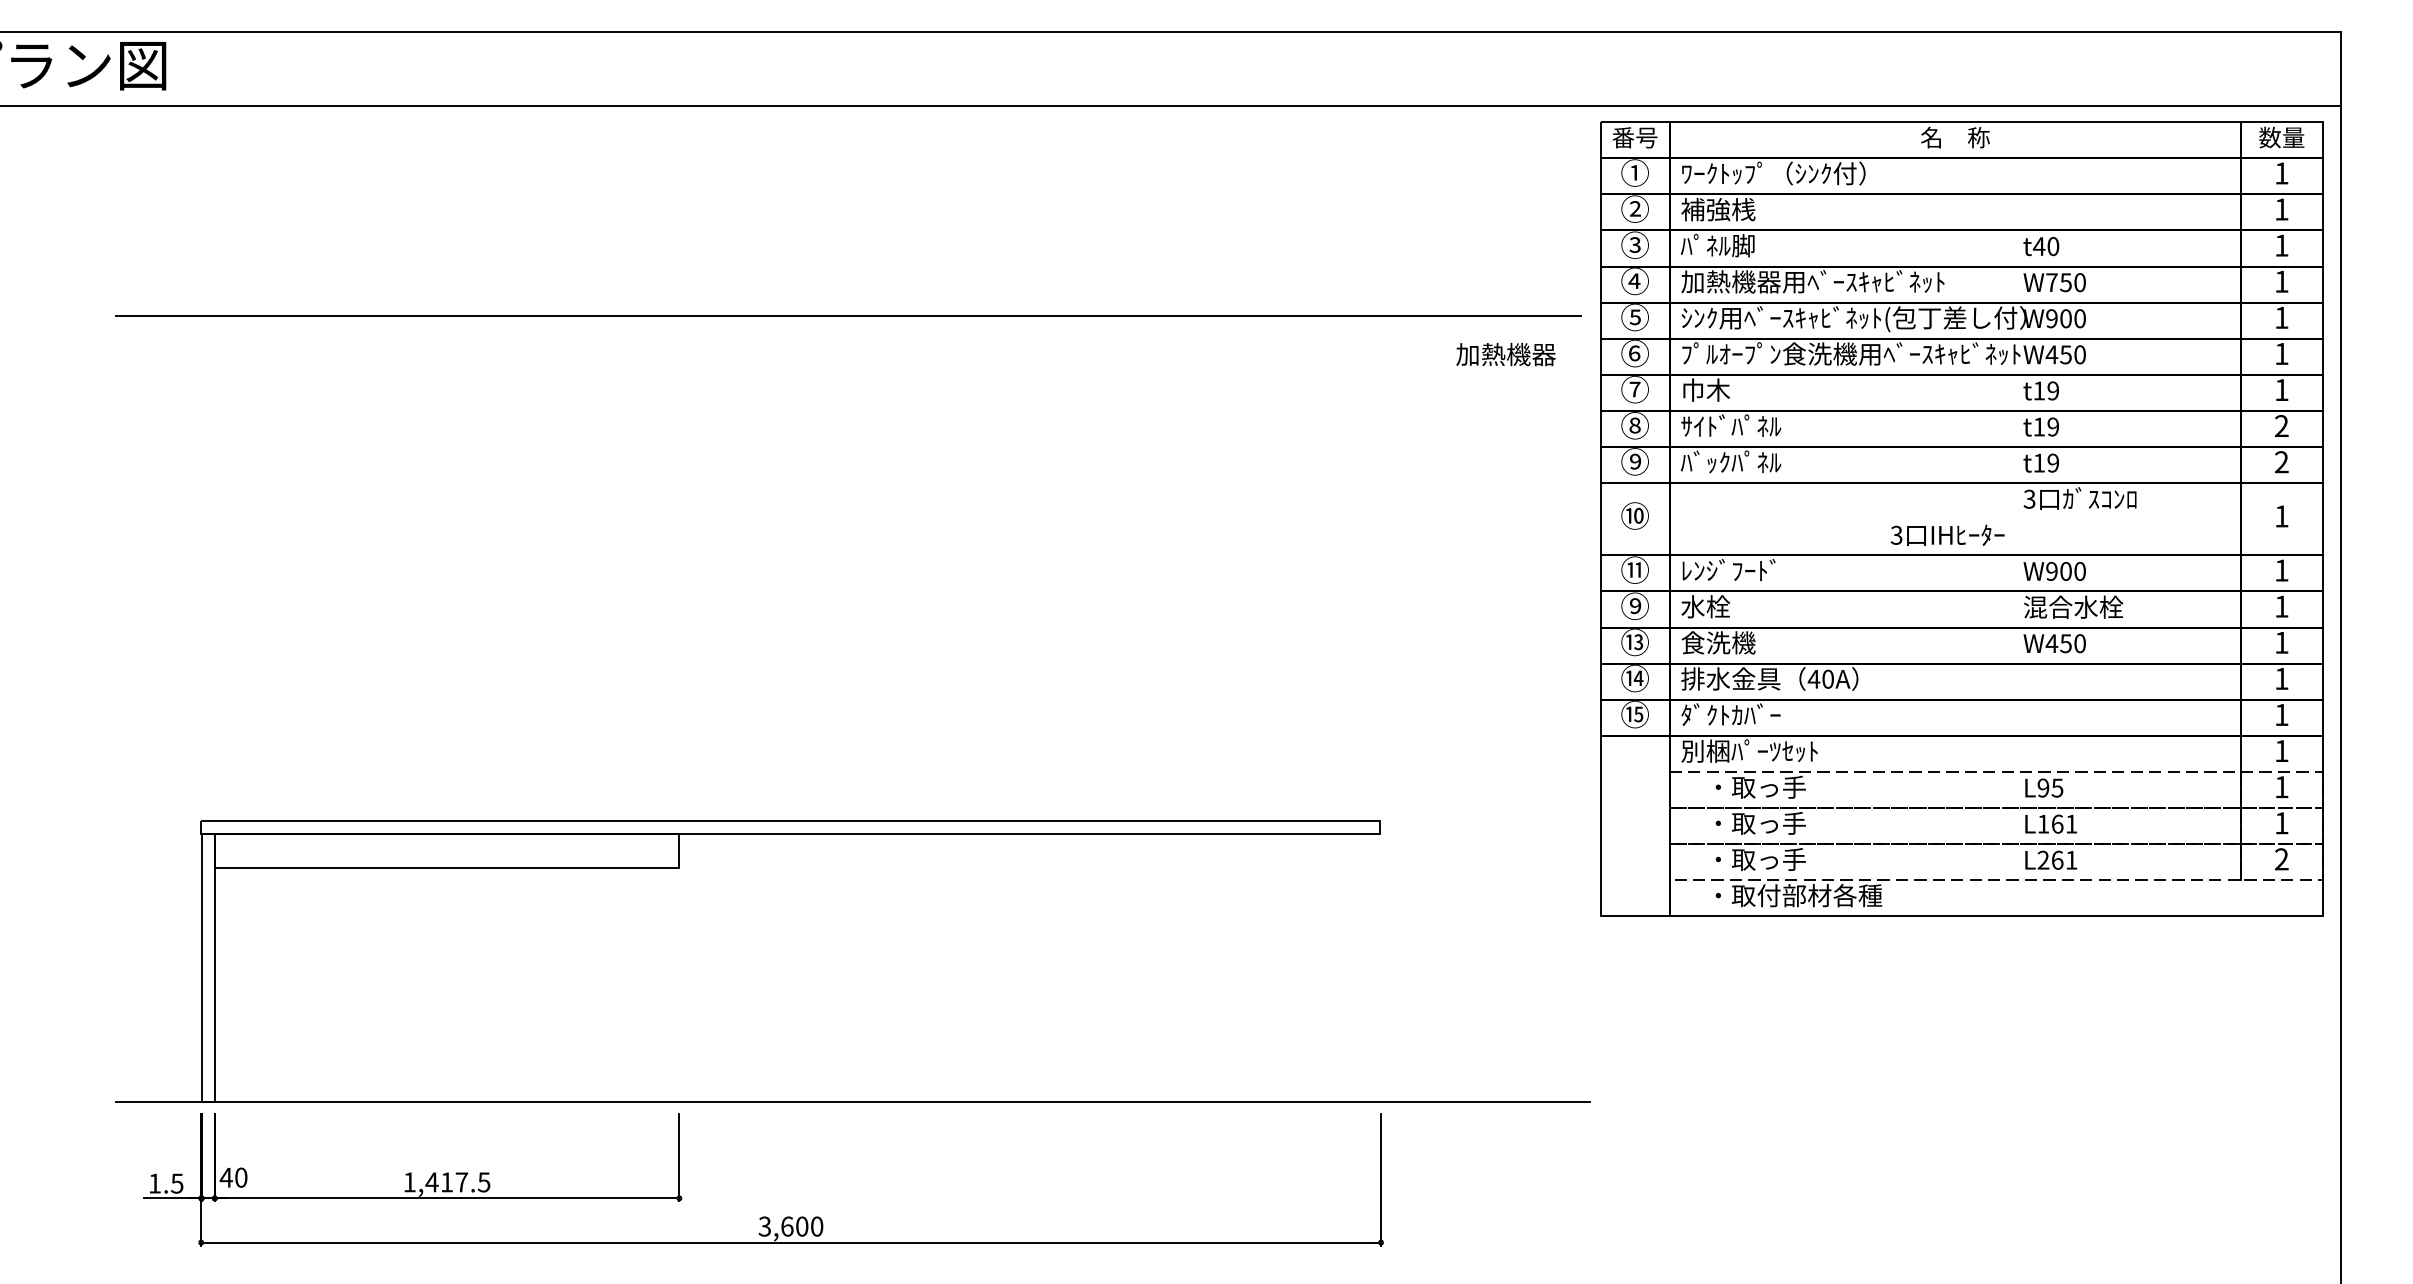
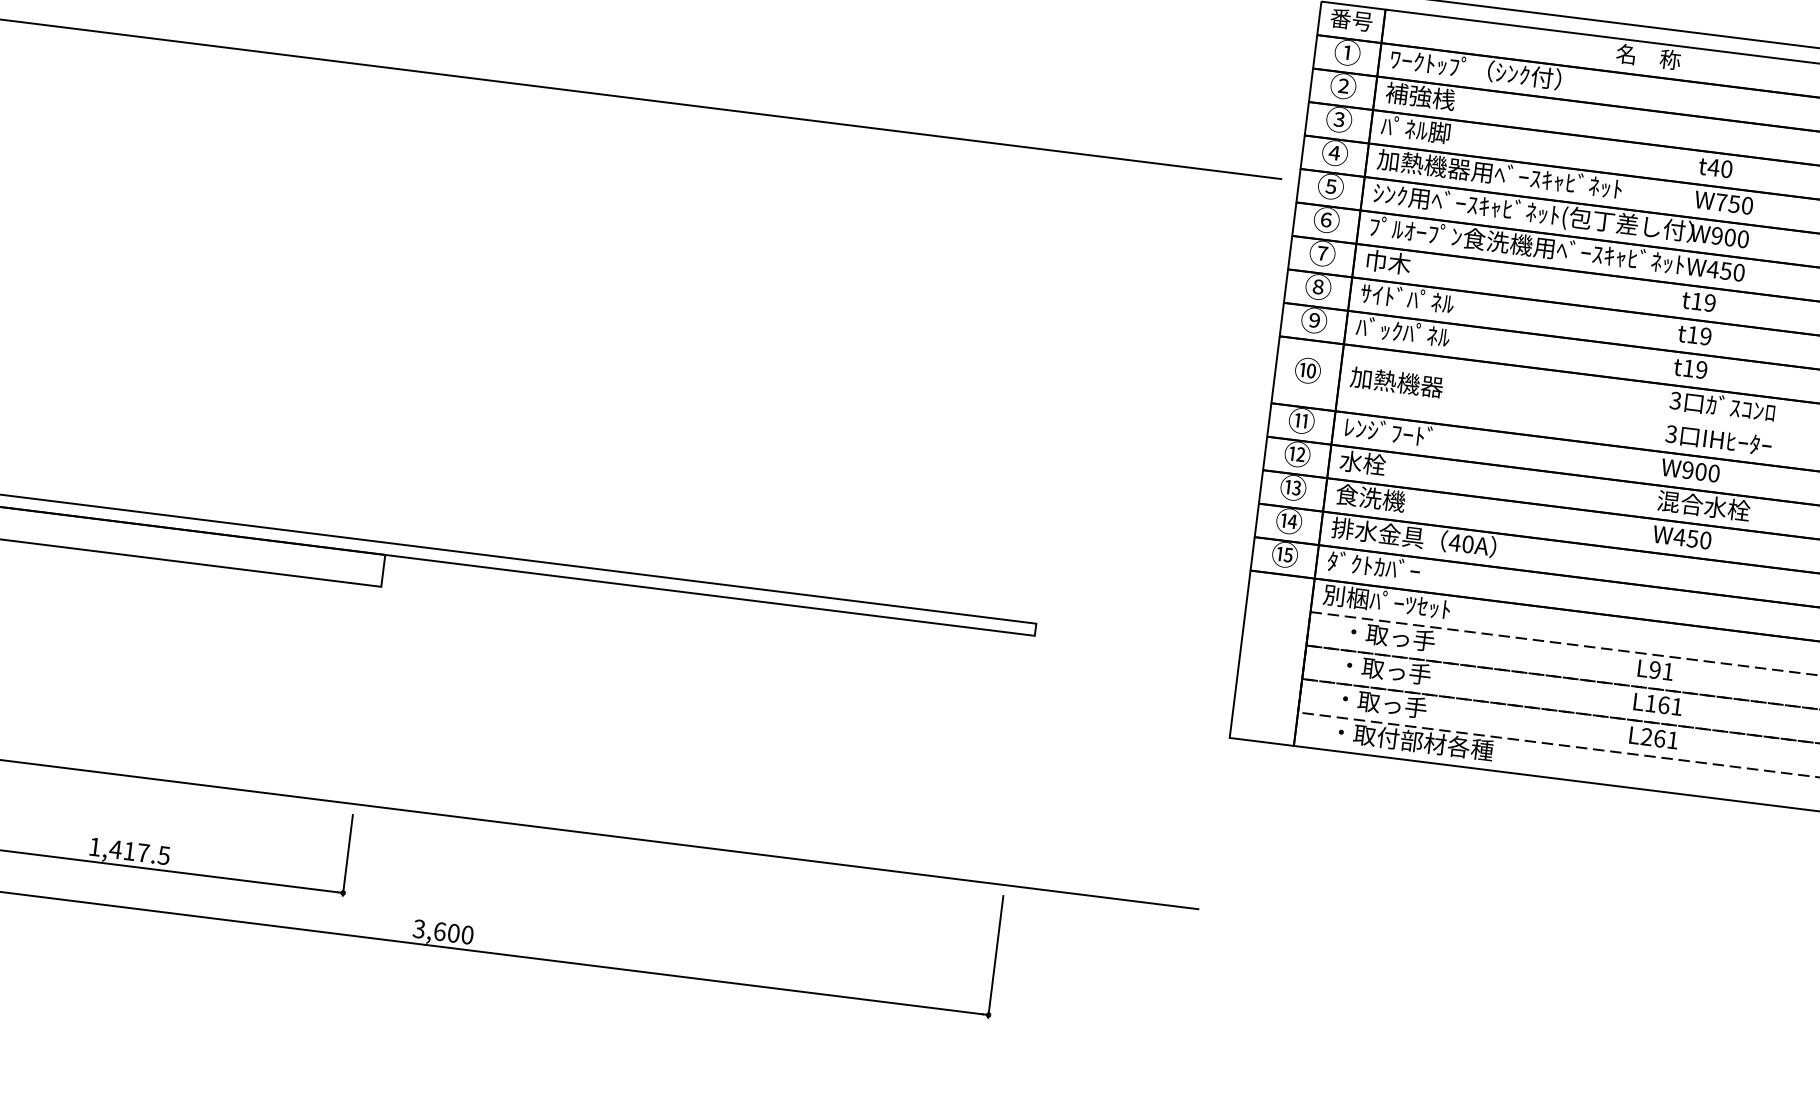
text: (1505, 354) -> (1396, 382), moved
text: (1947, 534) -> (1718, 439), moved
text: (1634, 606) -> (1296, 454), ⑨ -> ⑫
text: (2057, 787) -> (1668, 671), L95 -> L91

